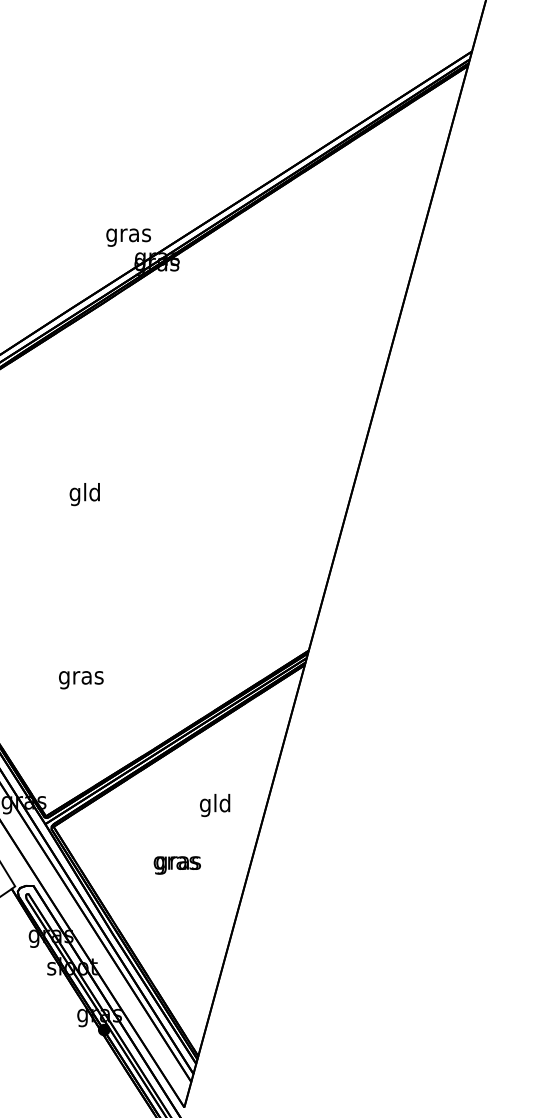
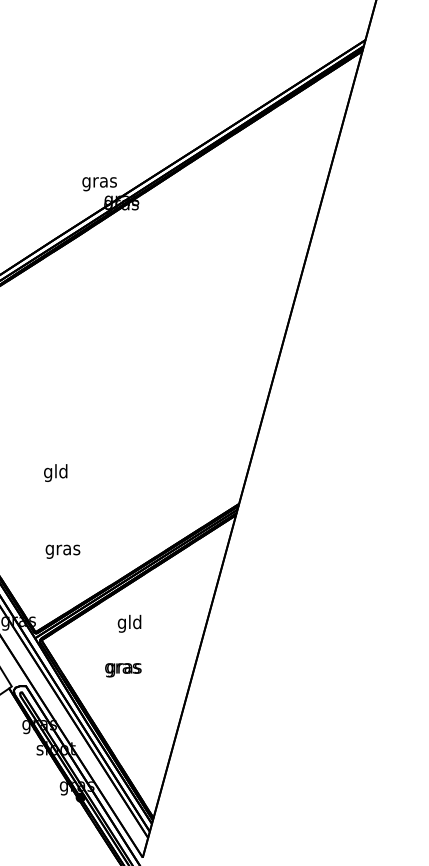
text: (84, 493) -> (55, 472), moved
text: (80, 679) -> (62, 551), moved
text: (215, 805) -> (129, 623), moved
text: (177, 865) -> (123, 670), moved

